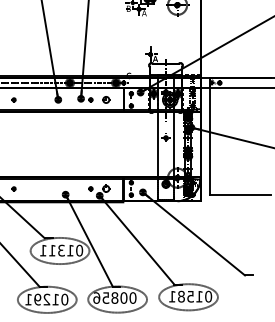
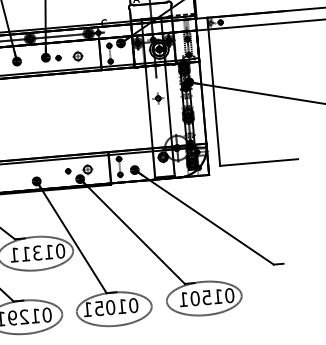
text: (181, 296) -> (195, 298), 01581 -> 01501
text: (110, 297) -> (105, 307), 00856 -> 01051

